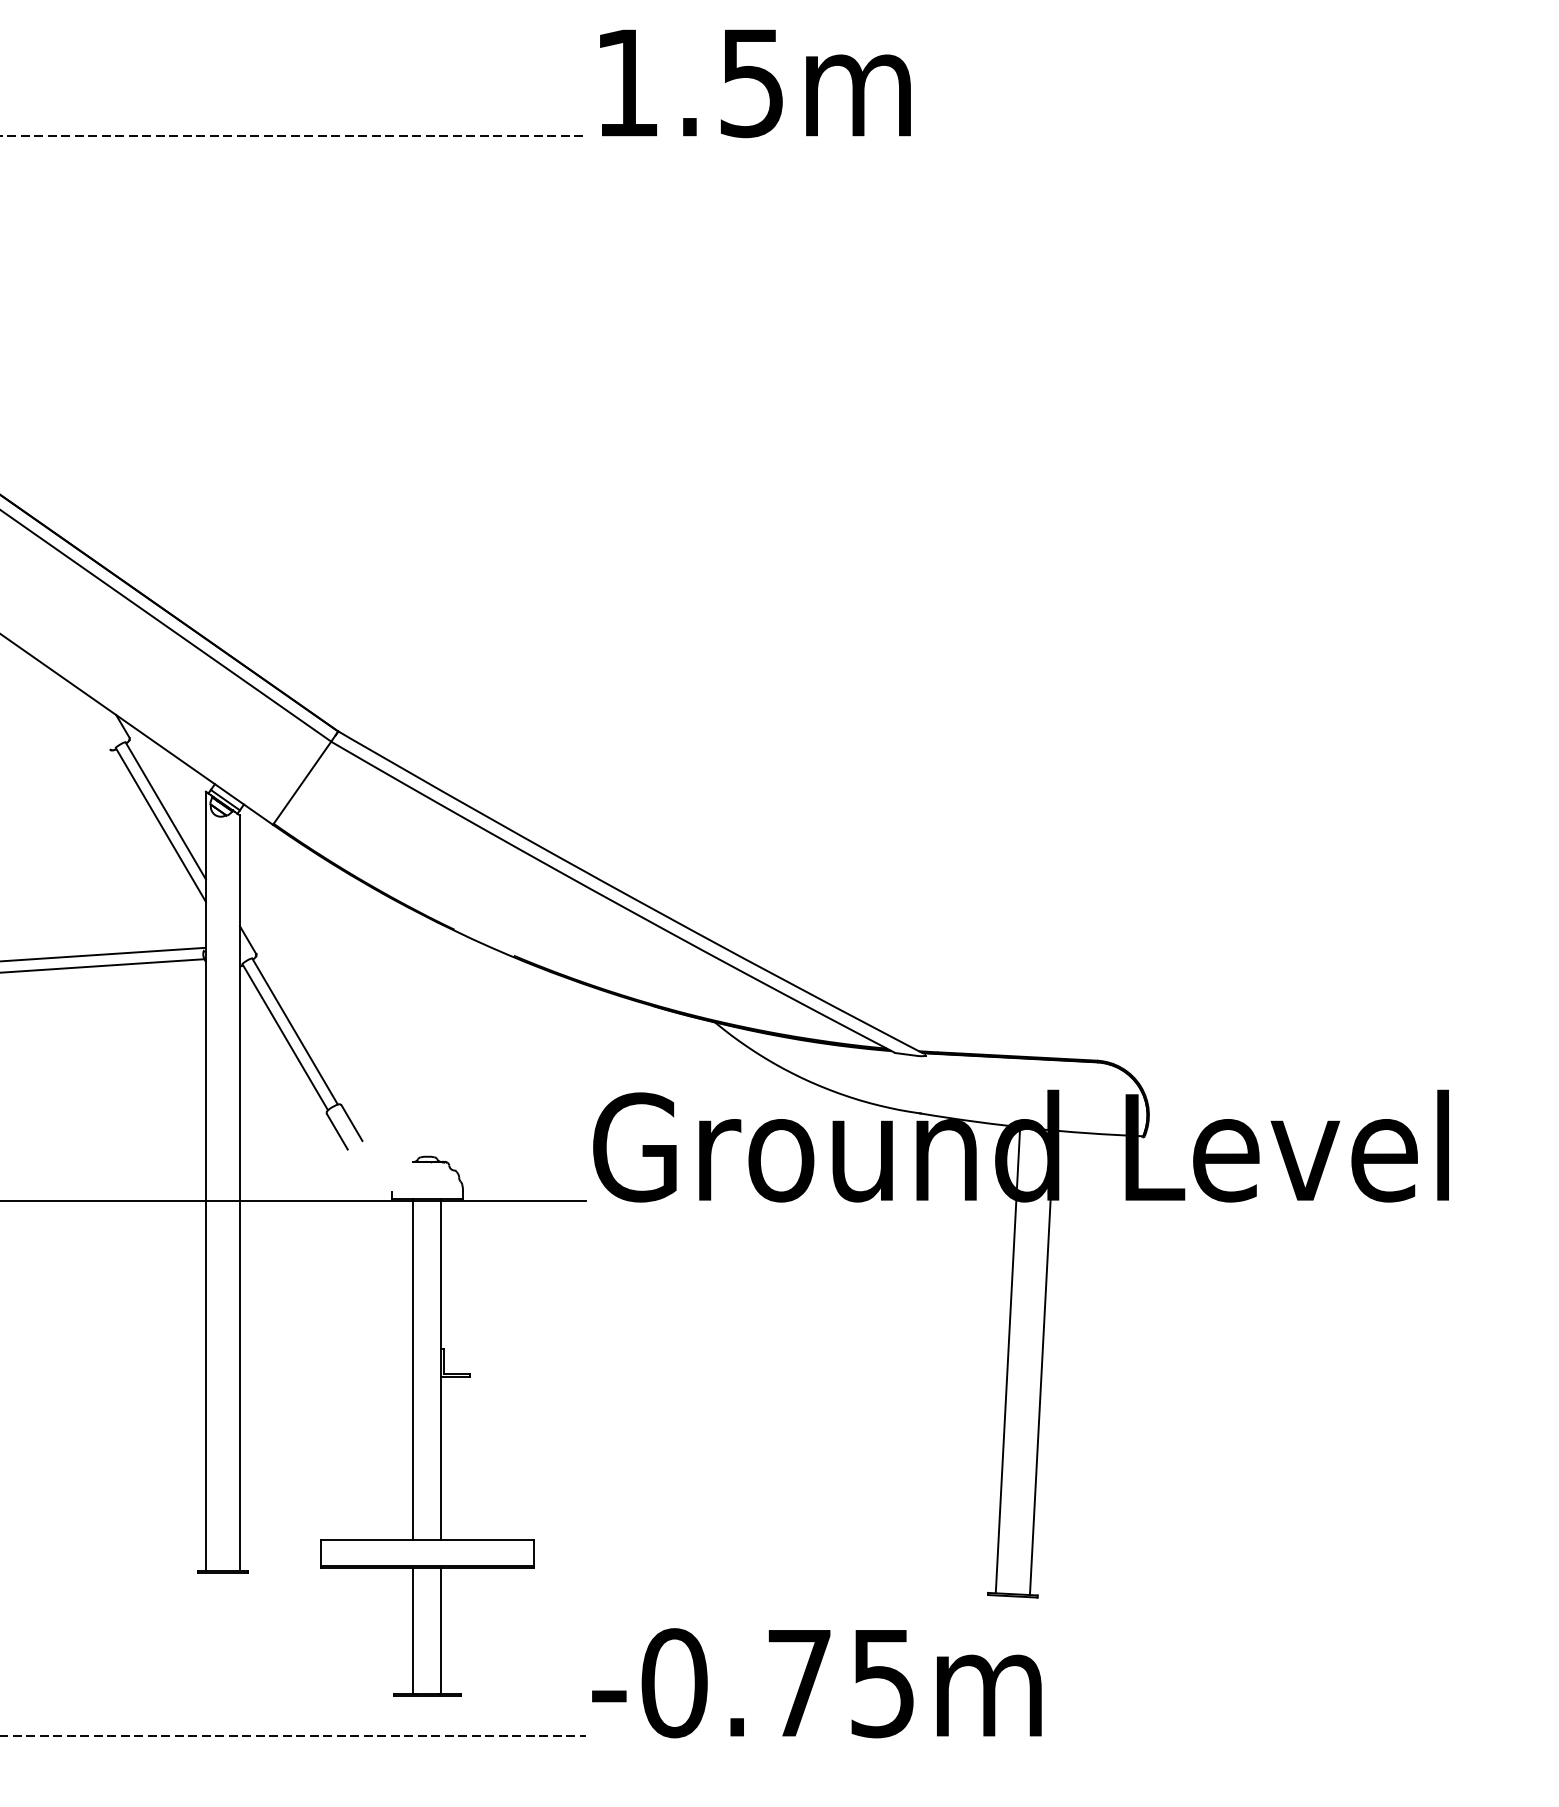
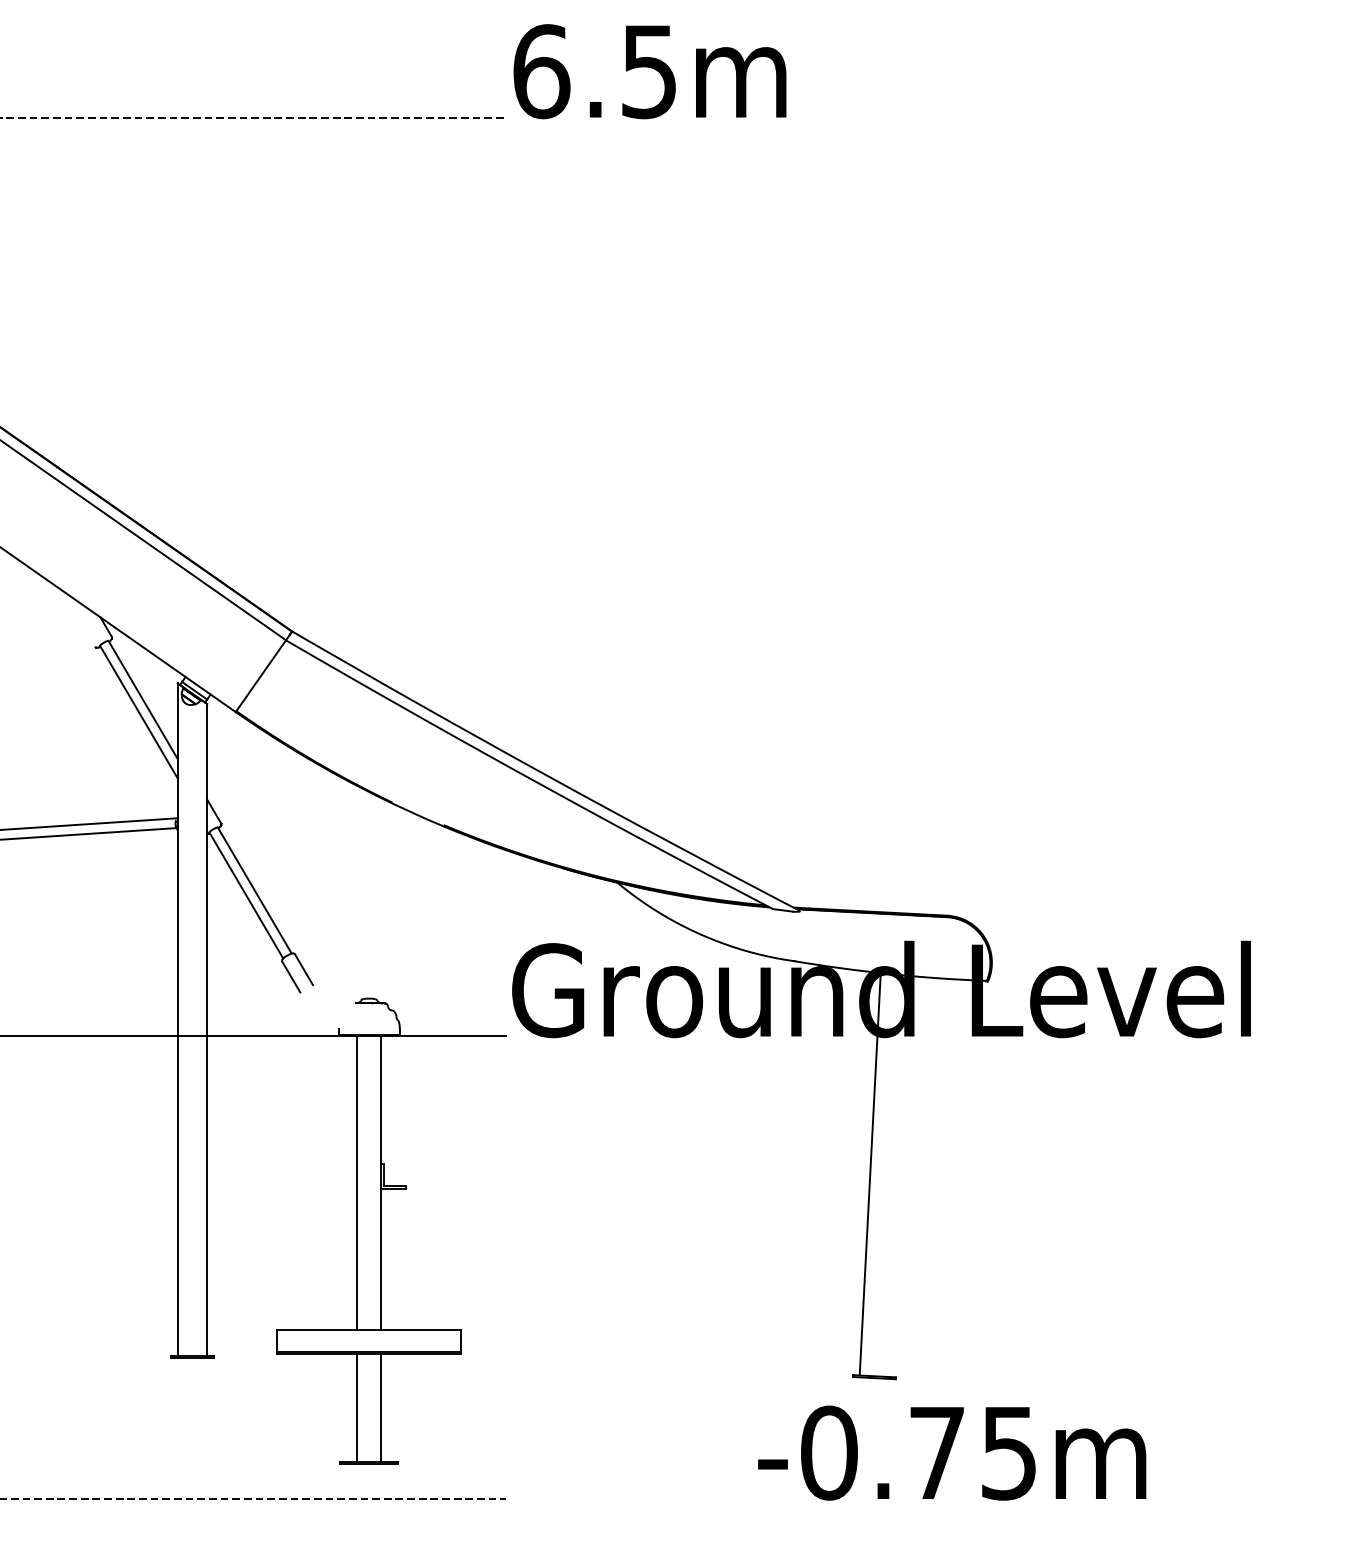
text: (627, 83) -> (541, 72), 1.5m -> 6.5m
line: (1041, 1362) -> (899, 1176), removed
text: (816, 1683) -> (951, 1453), moved

